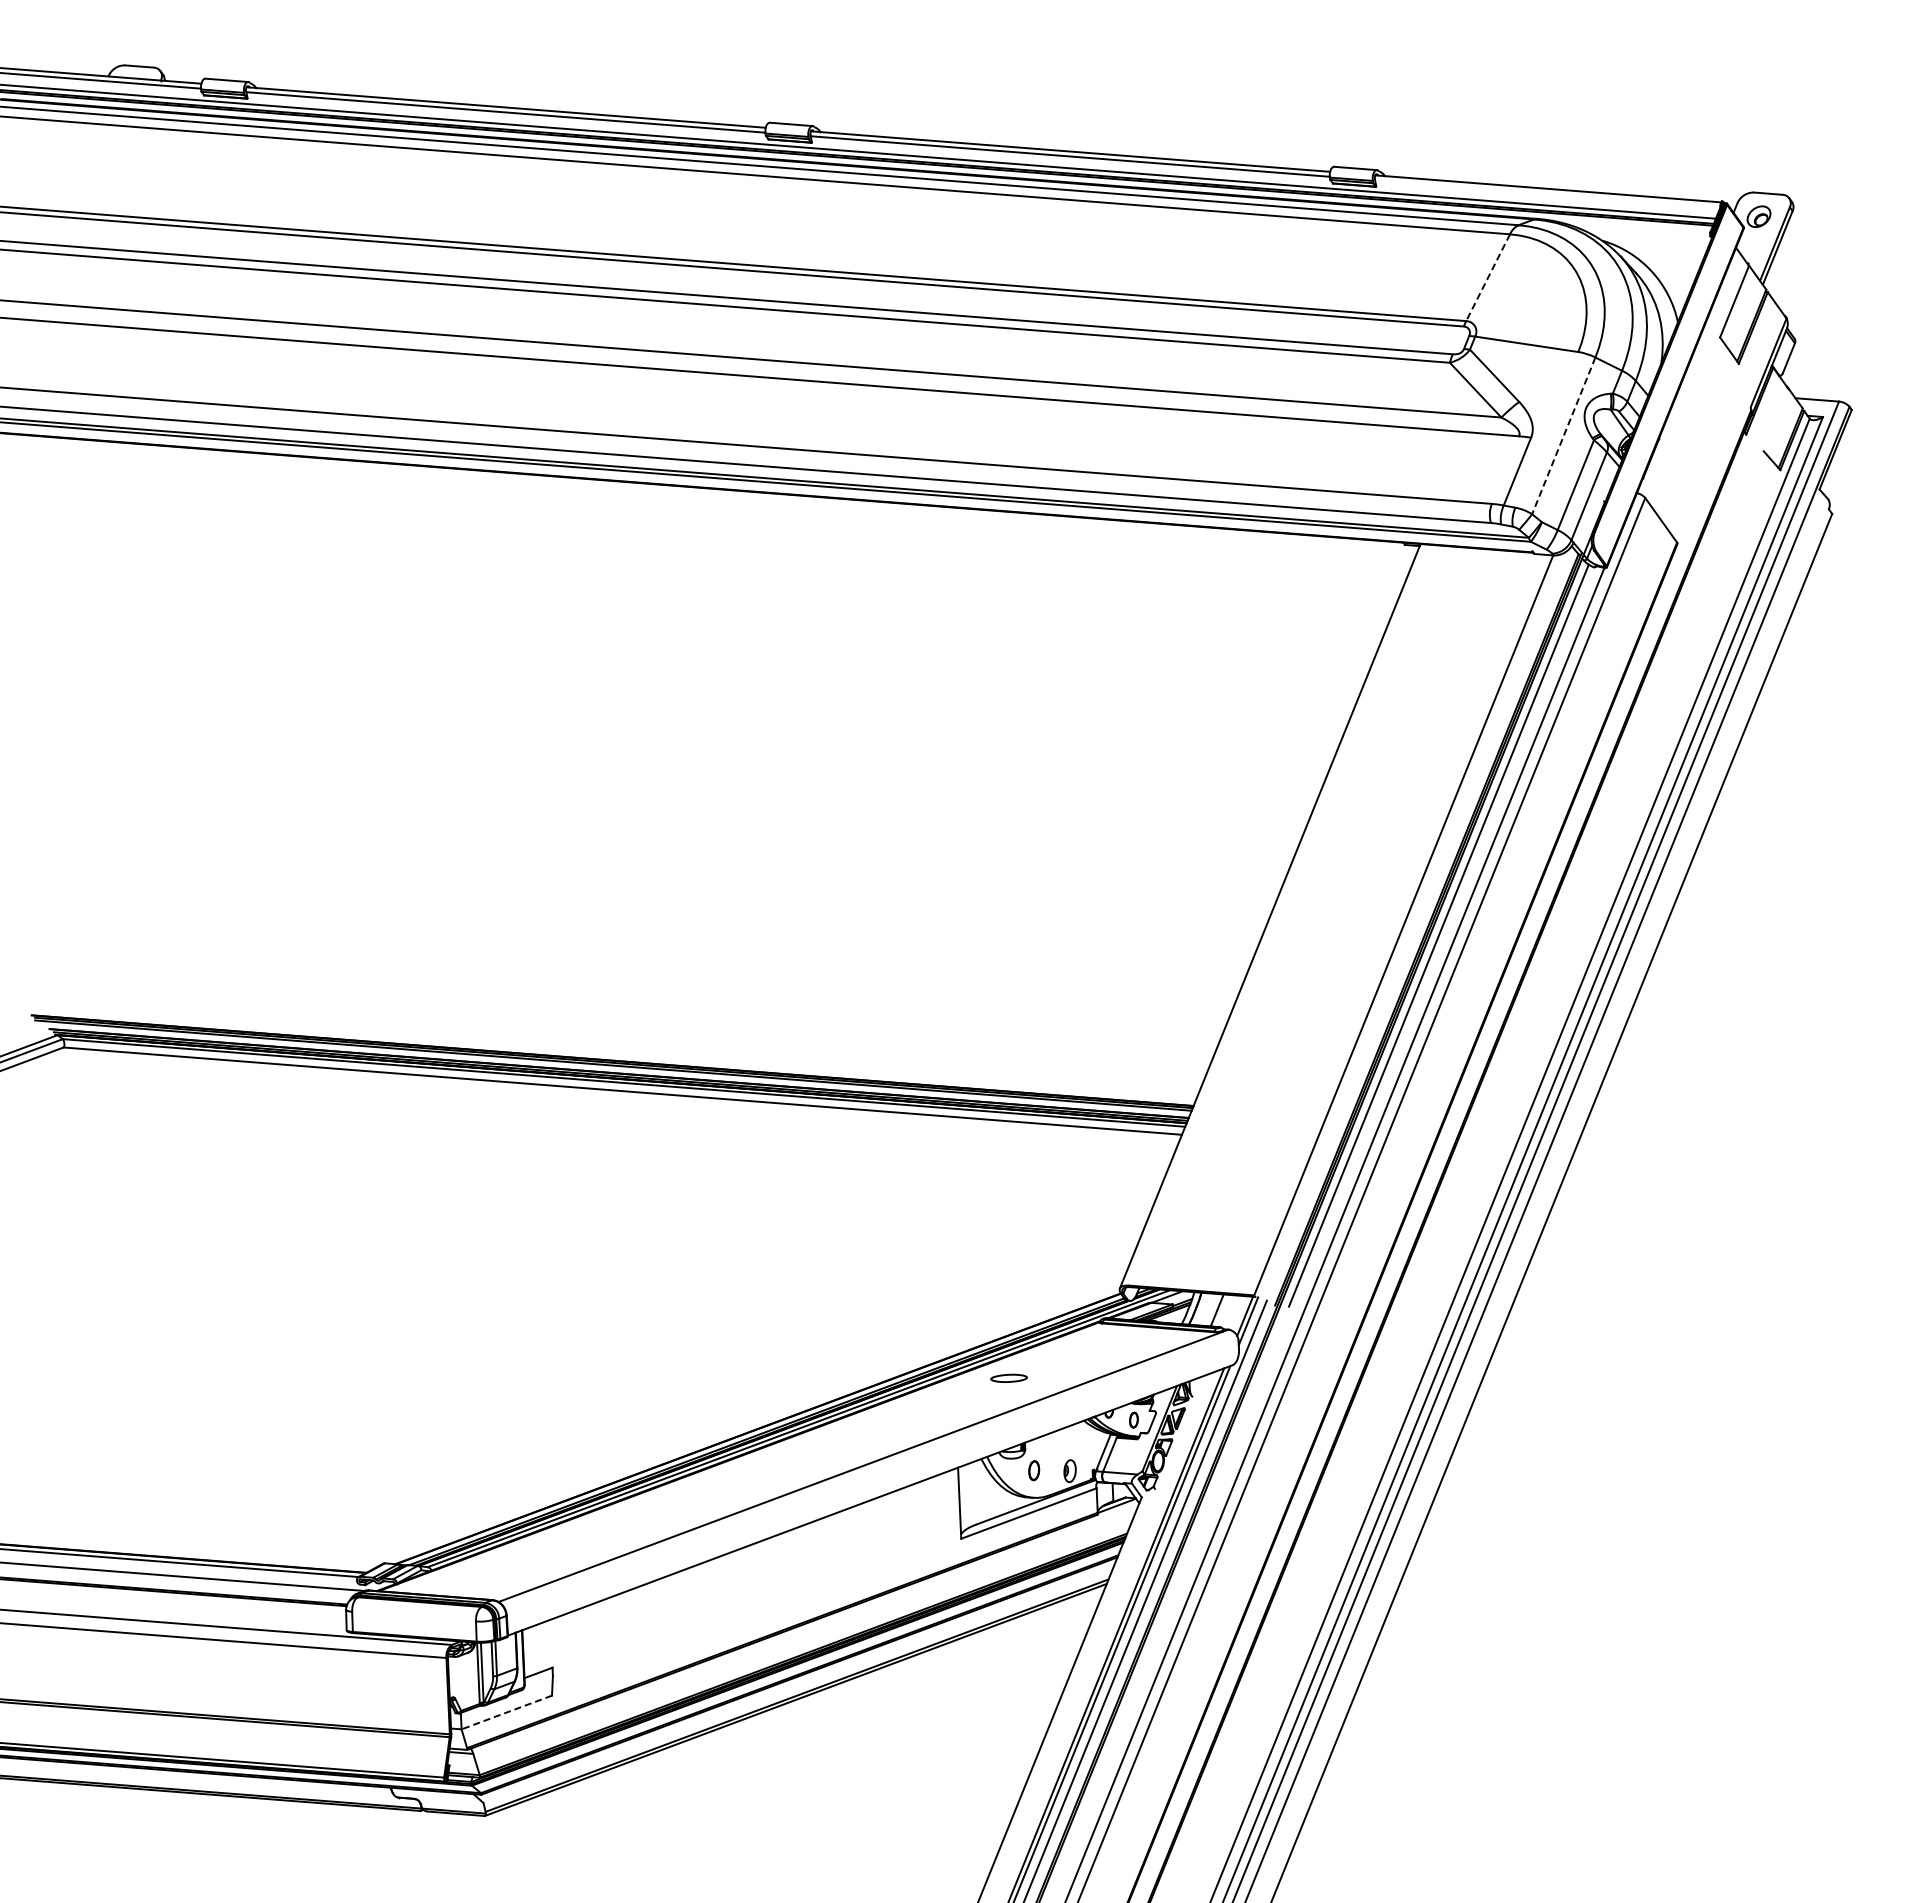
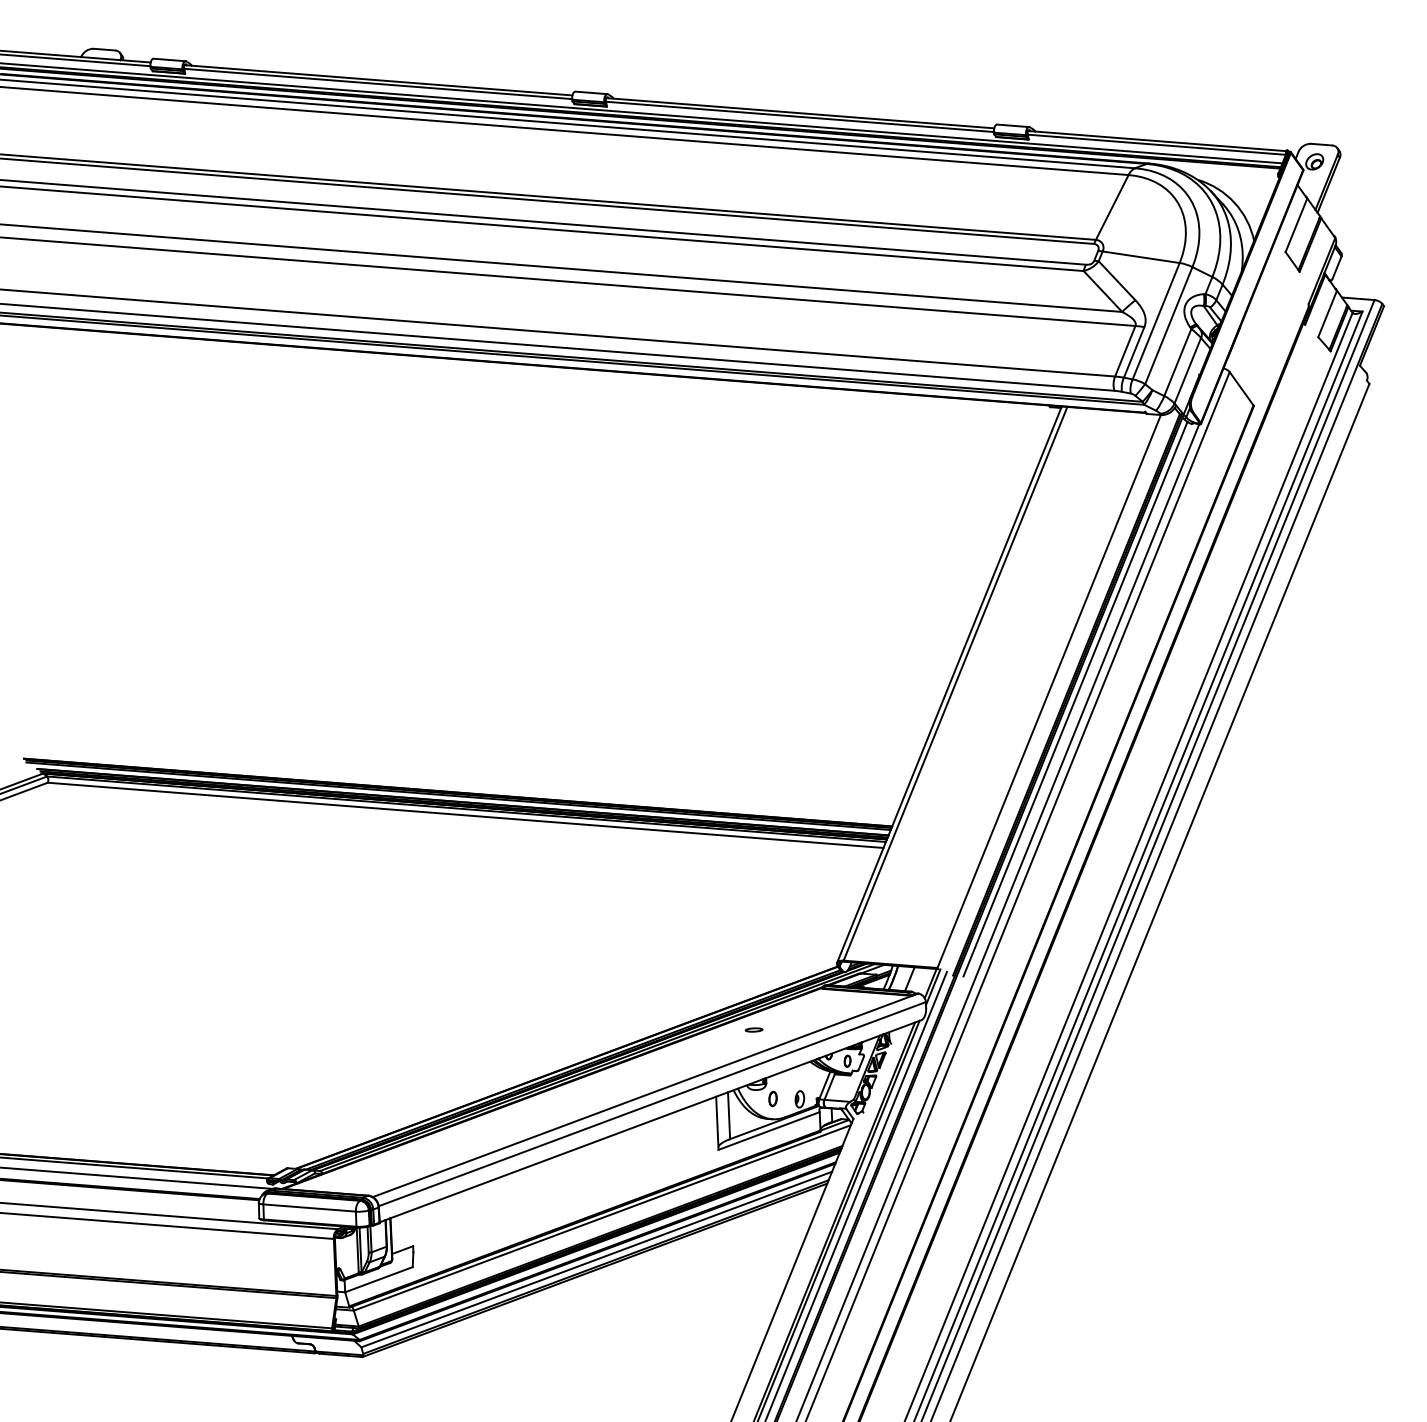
line: (1547, 193) -> (1156, 144), added
line: (1488, 277) -> (1112, 207), dashed -> solid
line: (1775, 420) -> (1327, 314), added
line: (1546, 429) -> (1155, 320), added
line: (1563, 436) -> (1168, 326), dashed -> solid
line: (1505, 469) -> (1125, 350), added
line: (1278, 914) -> (955, 683), added
part: (1008, 1378) -> (753, 1030), size x0.62
line: (872, 1477) -> (652, 1104), added
line: (974, 1492) -> (728, 1115), added
line: (413, 1616) -> (309, 1207), added
line: (805, 1629) -> (602, 1217), added
line: (798, 1685) -> (596, 1259), added
line: (506, 1712) -> (378, 1279), dashed -> solid

